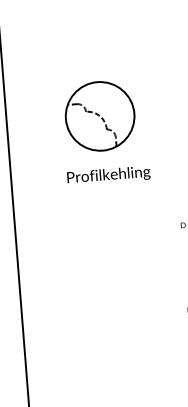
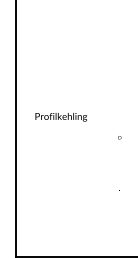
part: (99, 115) -> (73, 65), removed
text: (109, 176) -> (61, 117), moved

